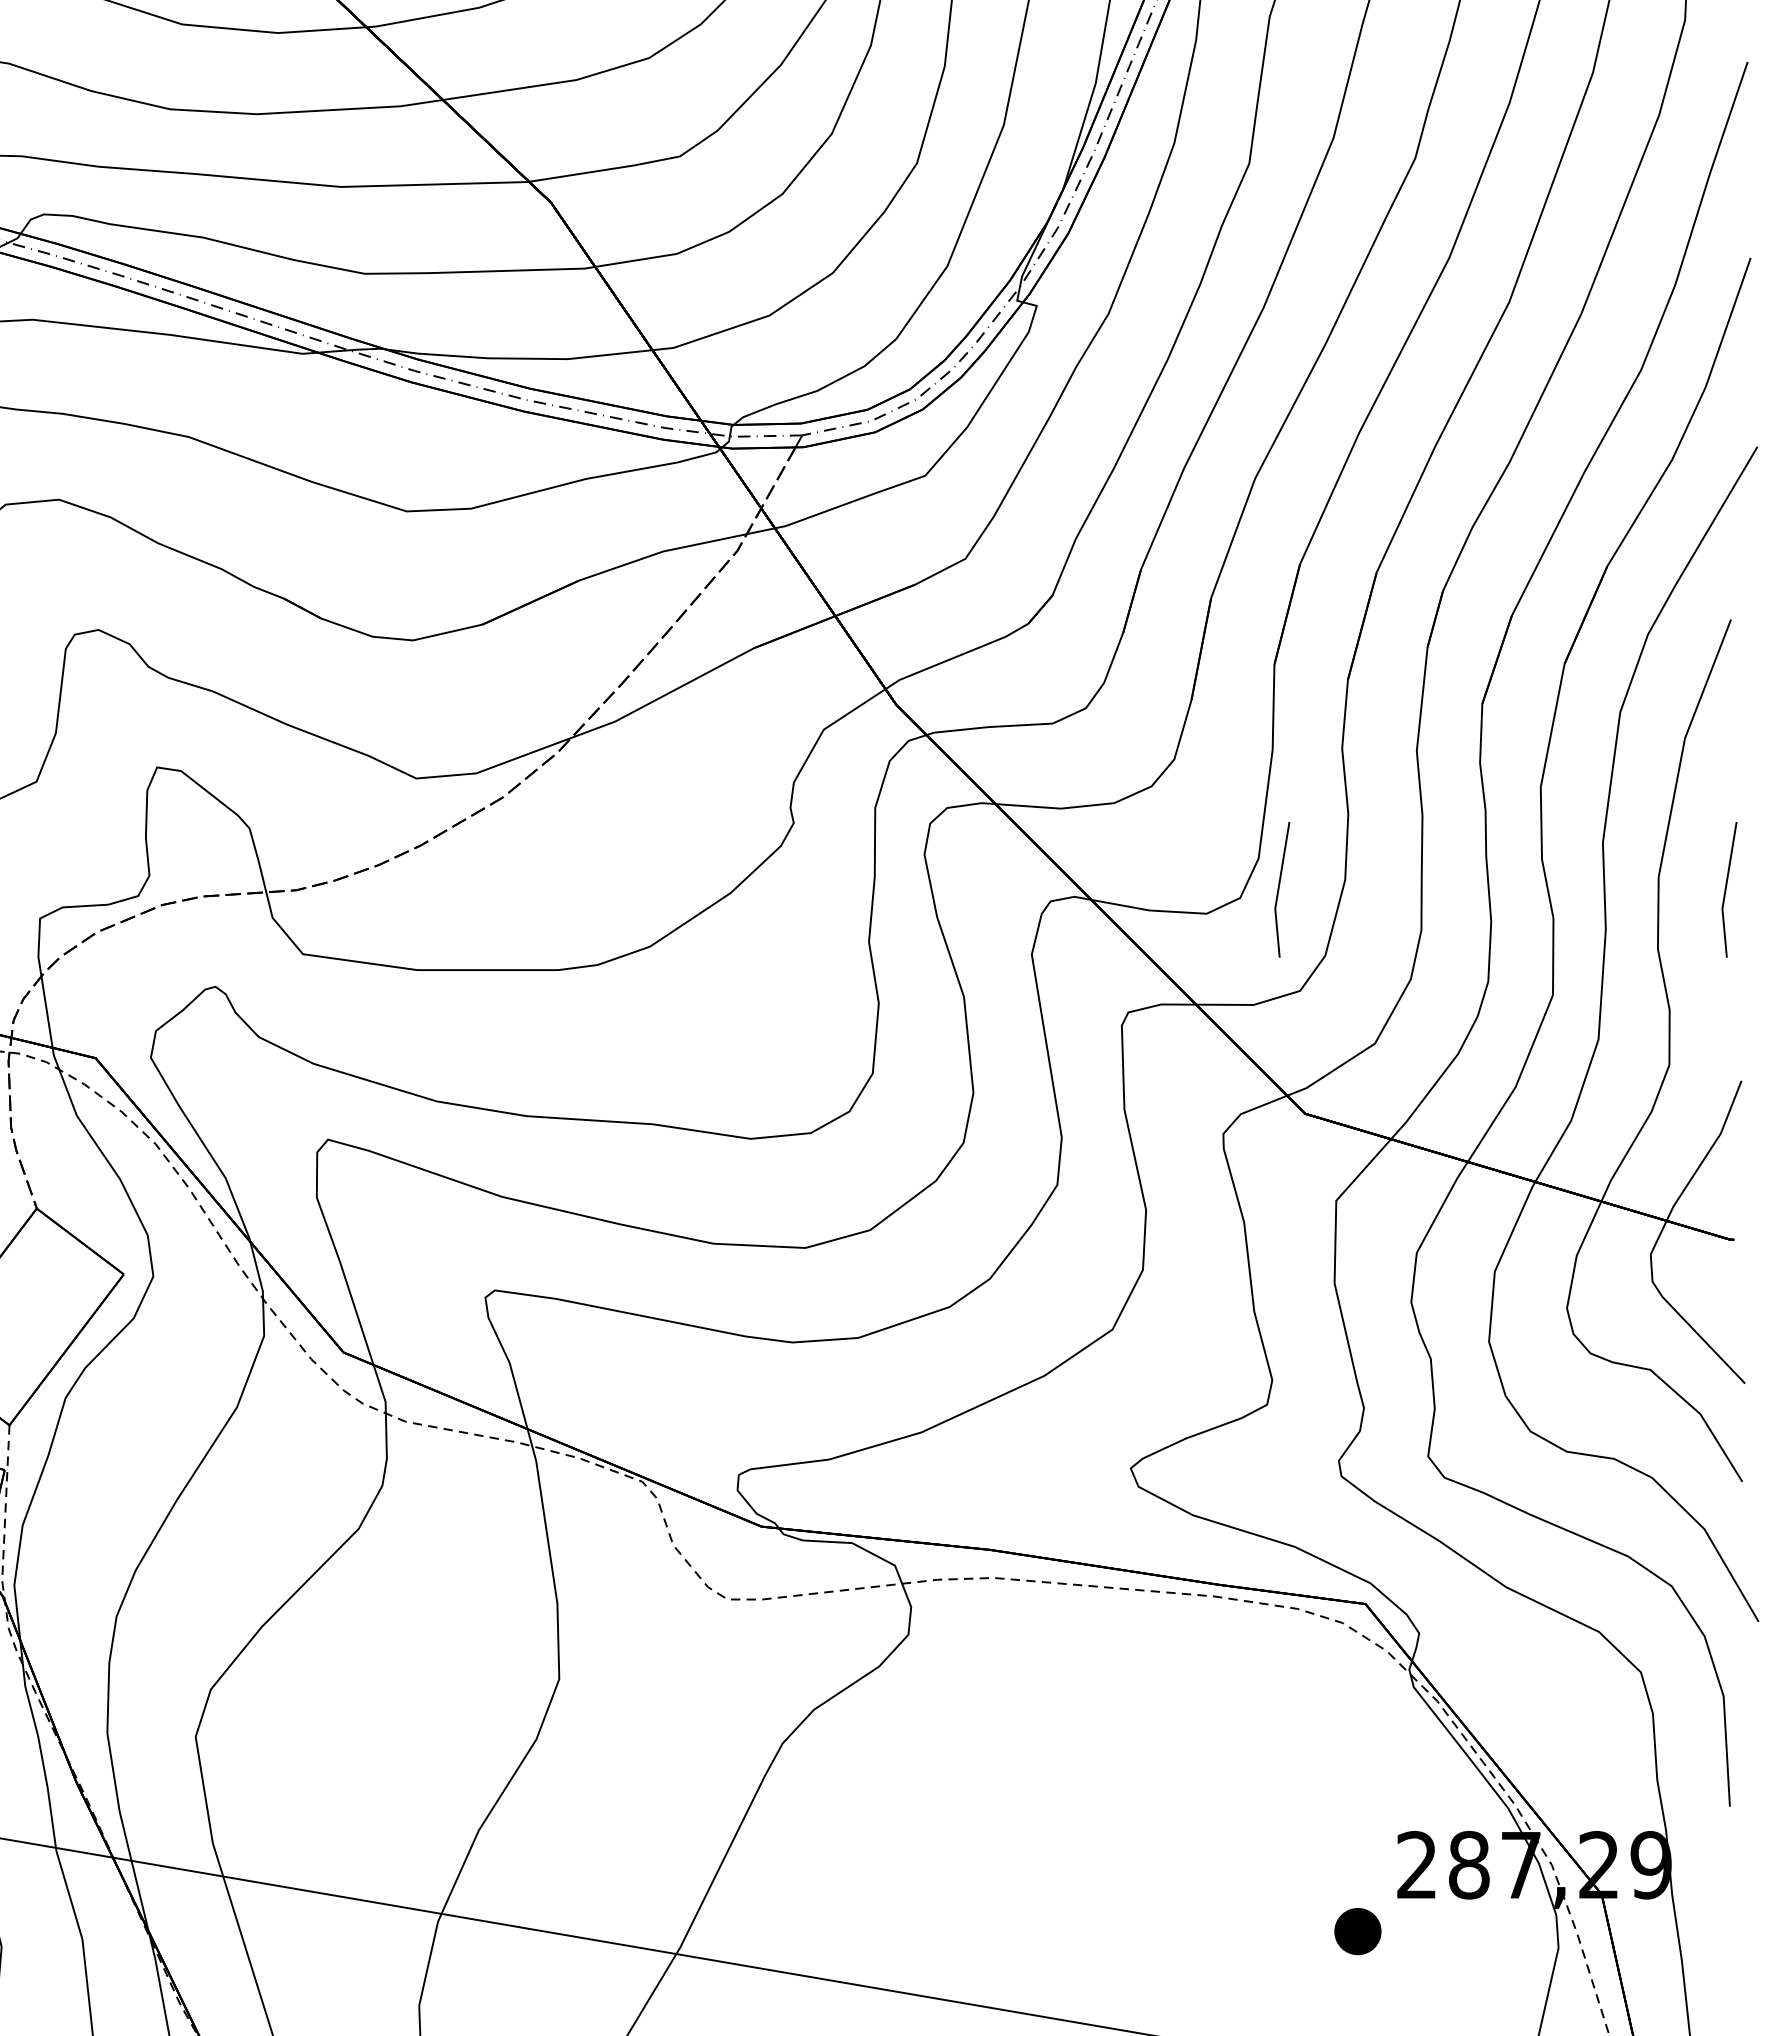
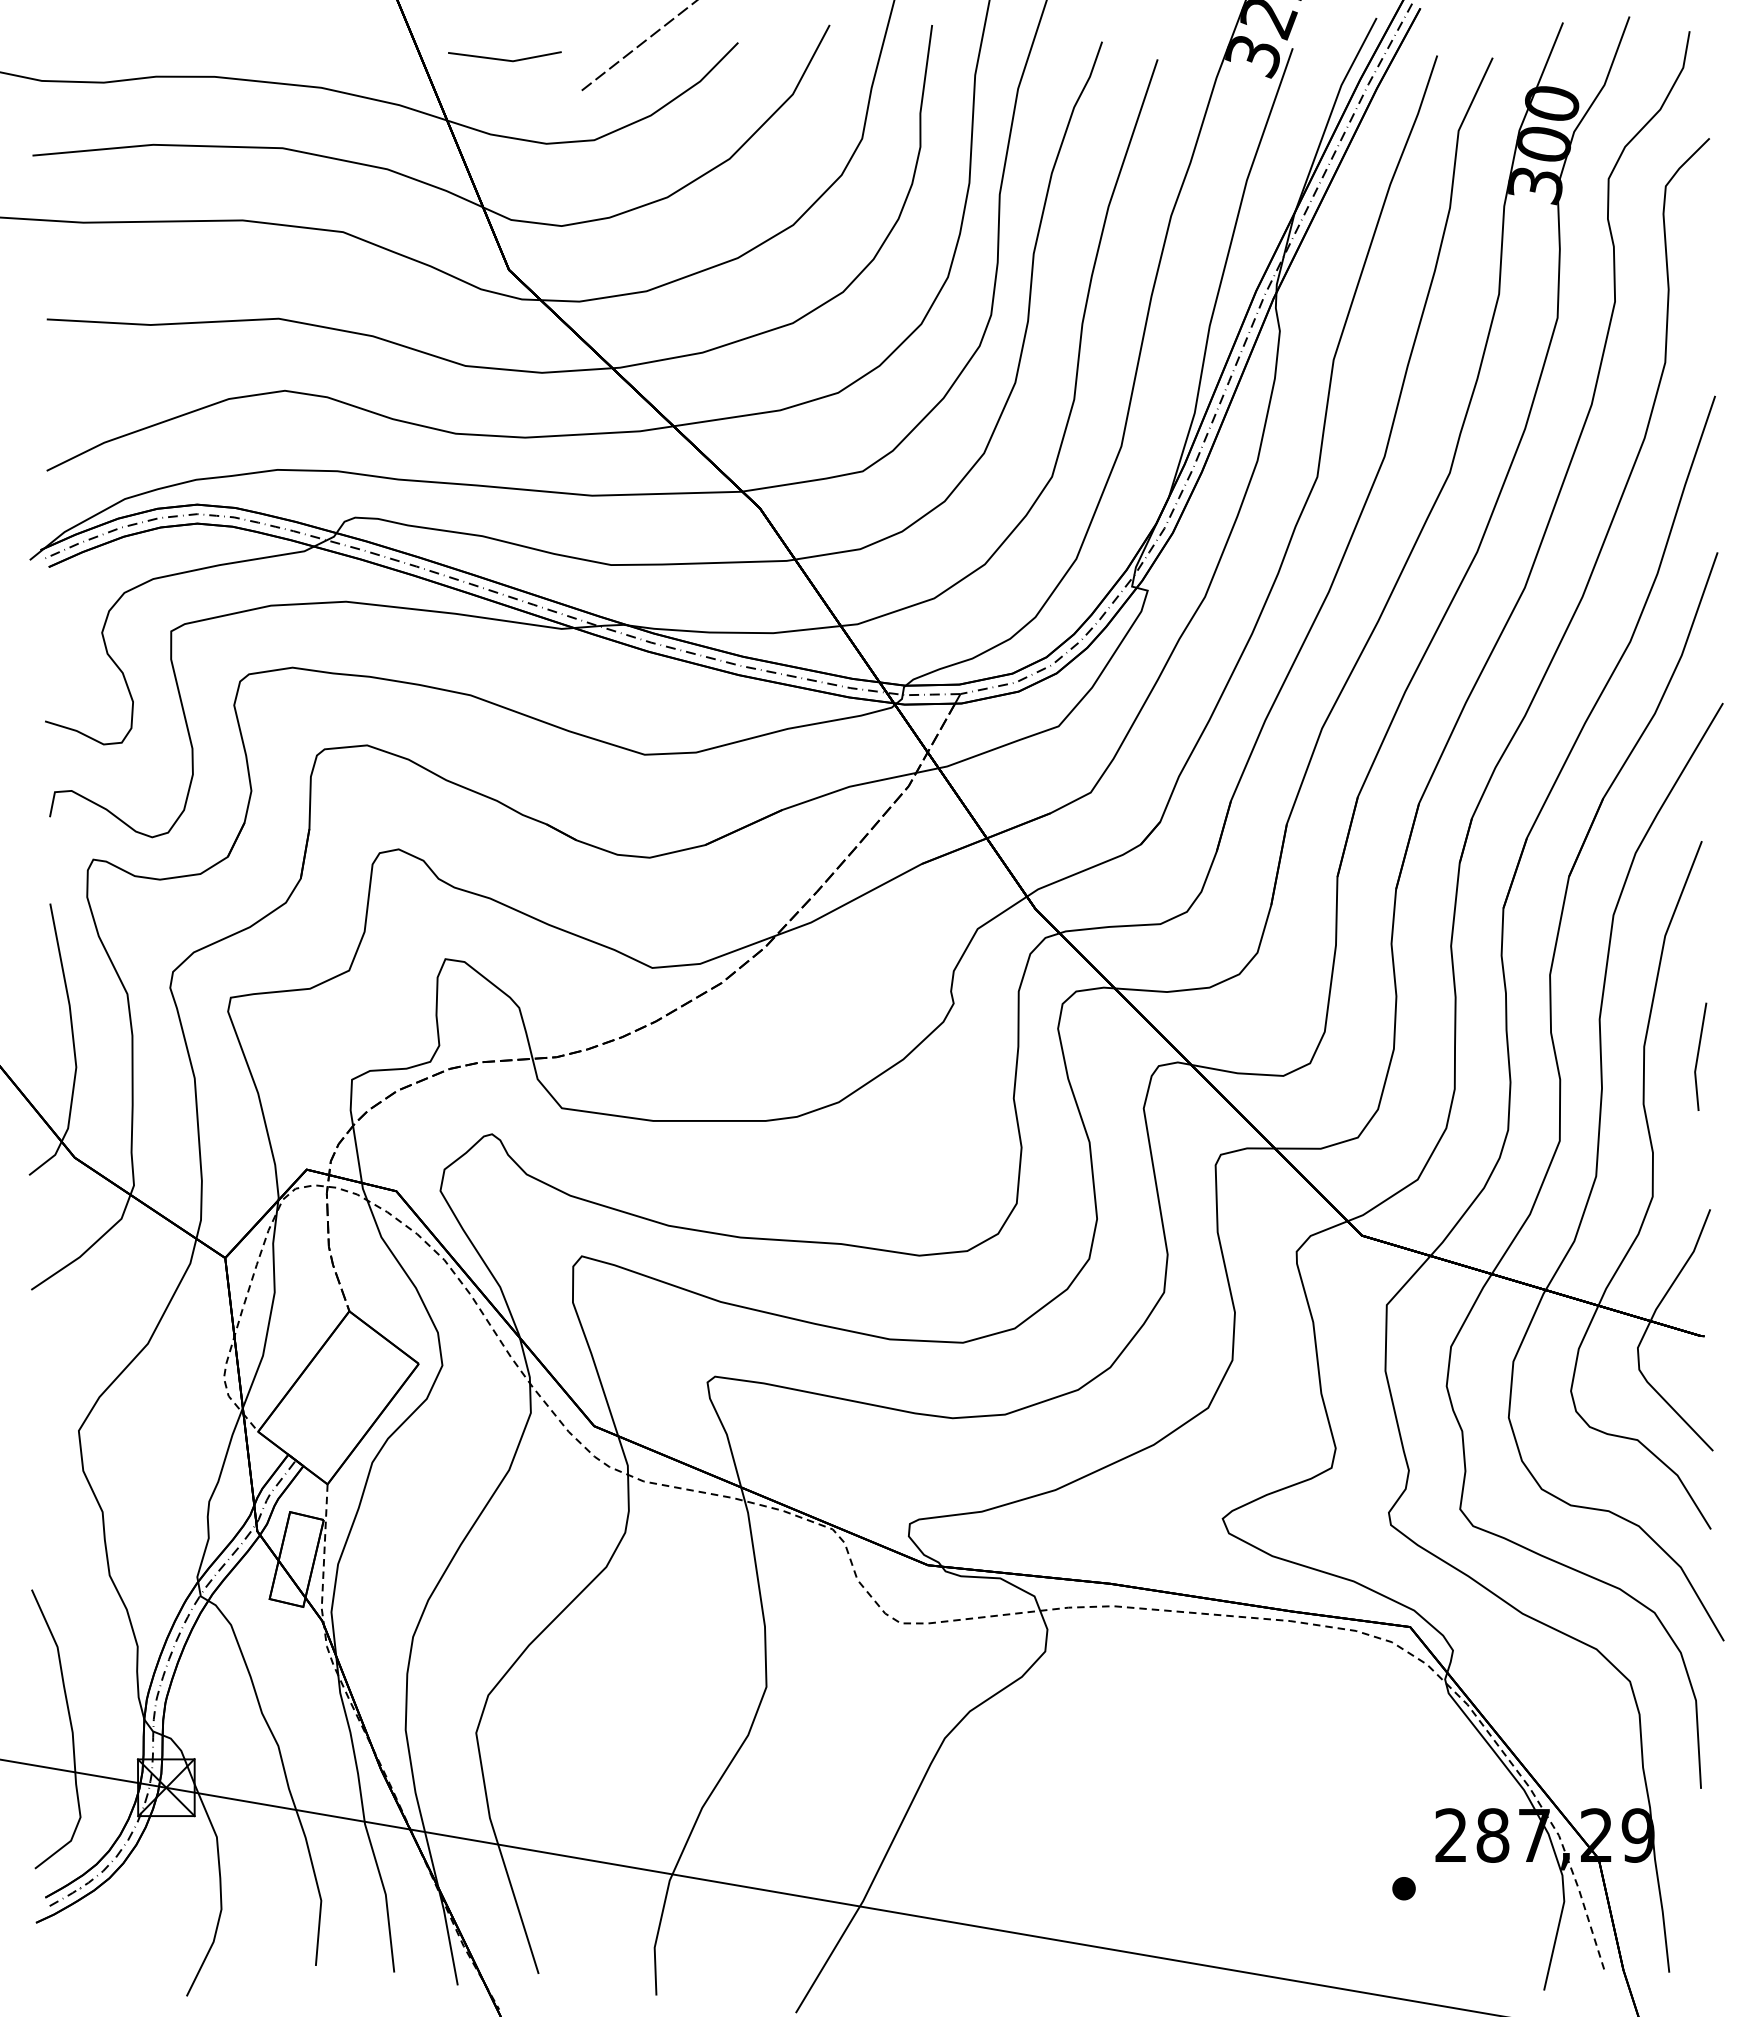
line: (1279, 889) -> (1341, 1056), removed
part: (1357, 1931) -> (1403, 1888), size x0.62

